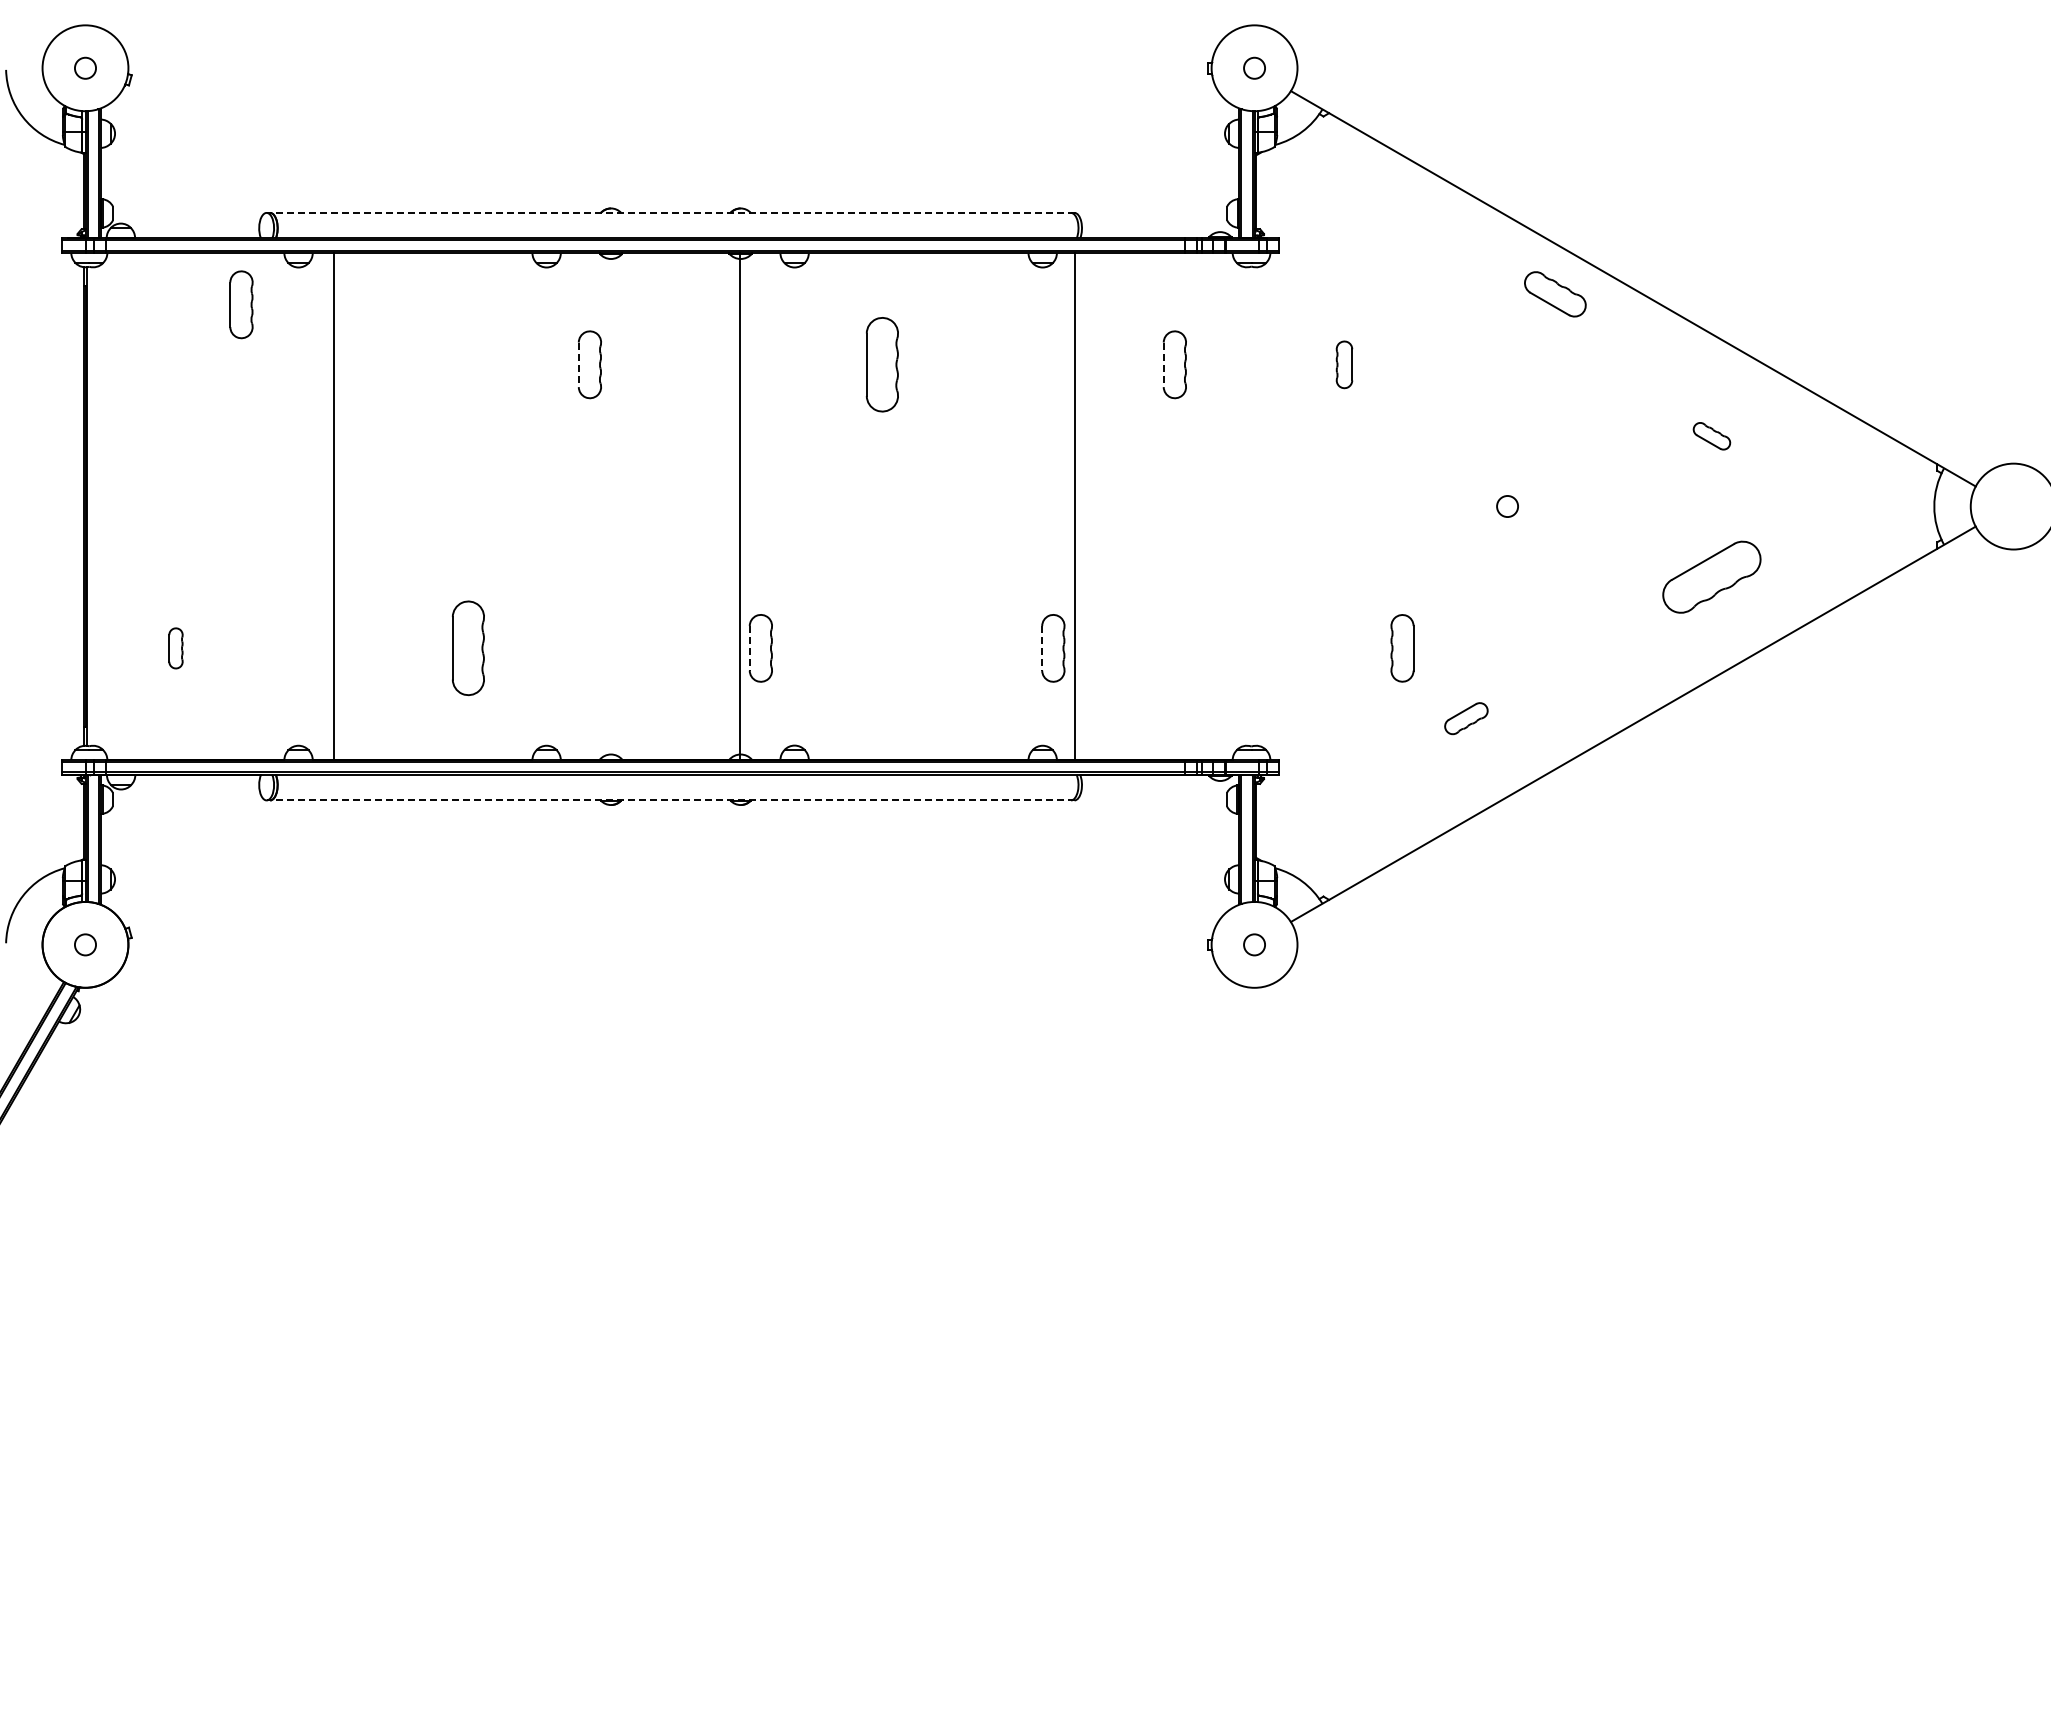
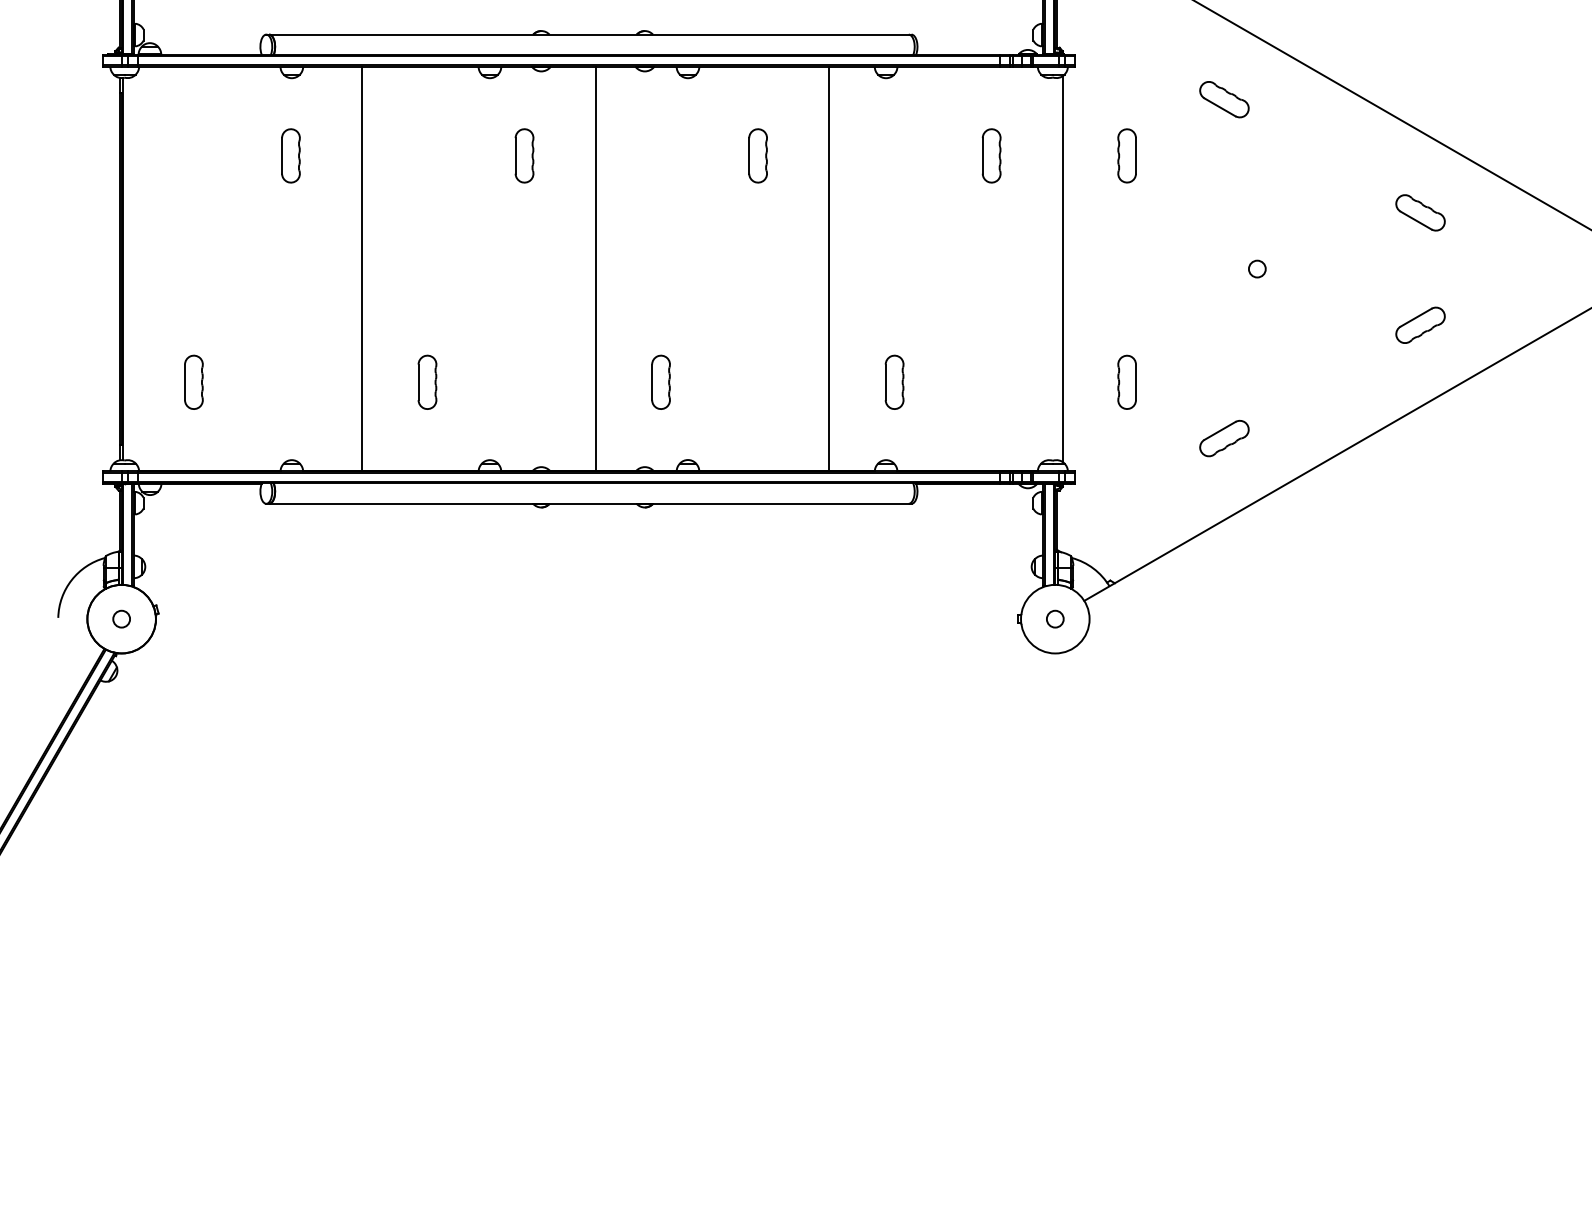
line: (670, 212) -> (588, 34), dashed -> solid
part: (1555, 294) -> (1224, 99), moved
part: (241, 304) -> (290, 155), moved
part: (882, 364) -> (758, 155), size x0.71
part: (1344, 364) -> (1127, 155), size x1.43
line: (578, 365) -> (515, 156), dashed -> solid
line: (1163, 365) -> (982, 156), dashed -> solid
part: (1711, 436) -> (1420, 213), size x1.67
line: (333, 506) -> (362, 269), moved
line: (740, 506) -> (596, 269), moved
line: (1074, 506) -> (829, 269), moved
line: (1264, 506) -> (1063, 269), added
part: (1711, 576) -> (1420, 324), size x0.62
part: (175, 648) -> (193, 382), size x1.67
part: (468, 648) -> (427, 382), size x0.71
line: (749, 648) -> (651, 382), dashed -> solid
line: (1042, 648) -> (885, 382), dashed -> solid
part: (1402, 648) -> (1127, 382), moved
part: (1466, 718) -> (1224, 438), size x1.43
line: (670, 800) -> (588, 503), dashed -> solid

